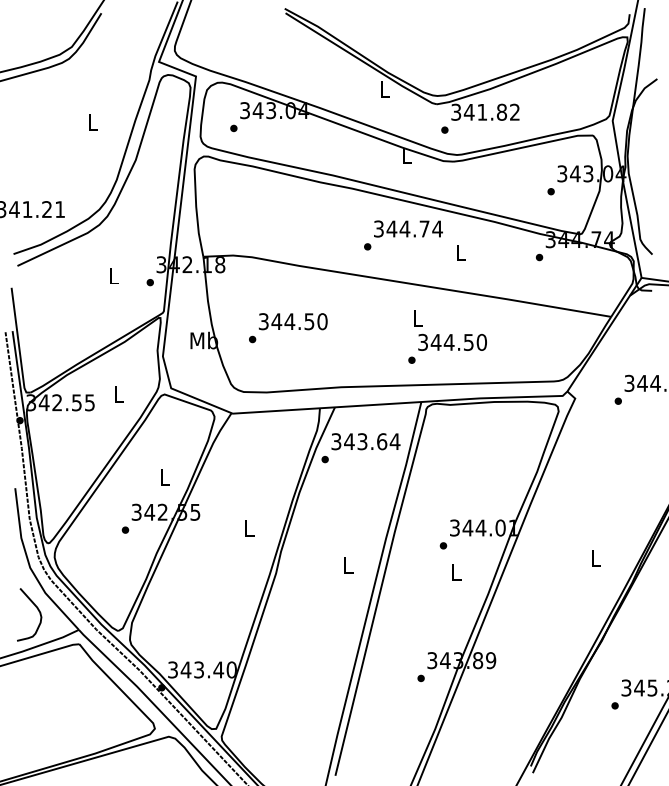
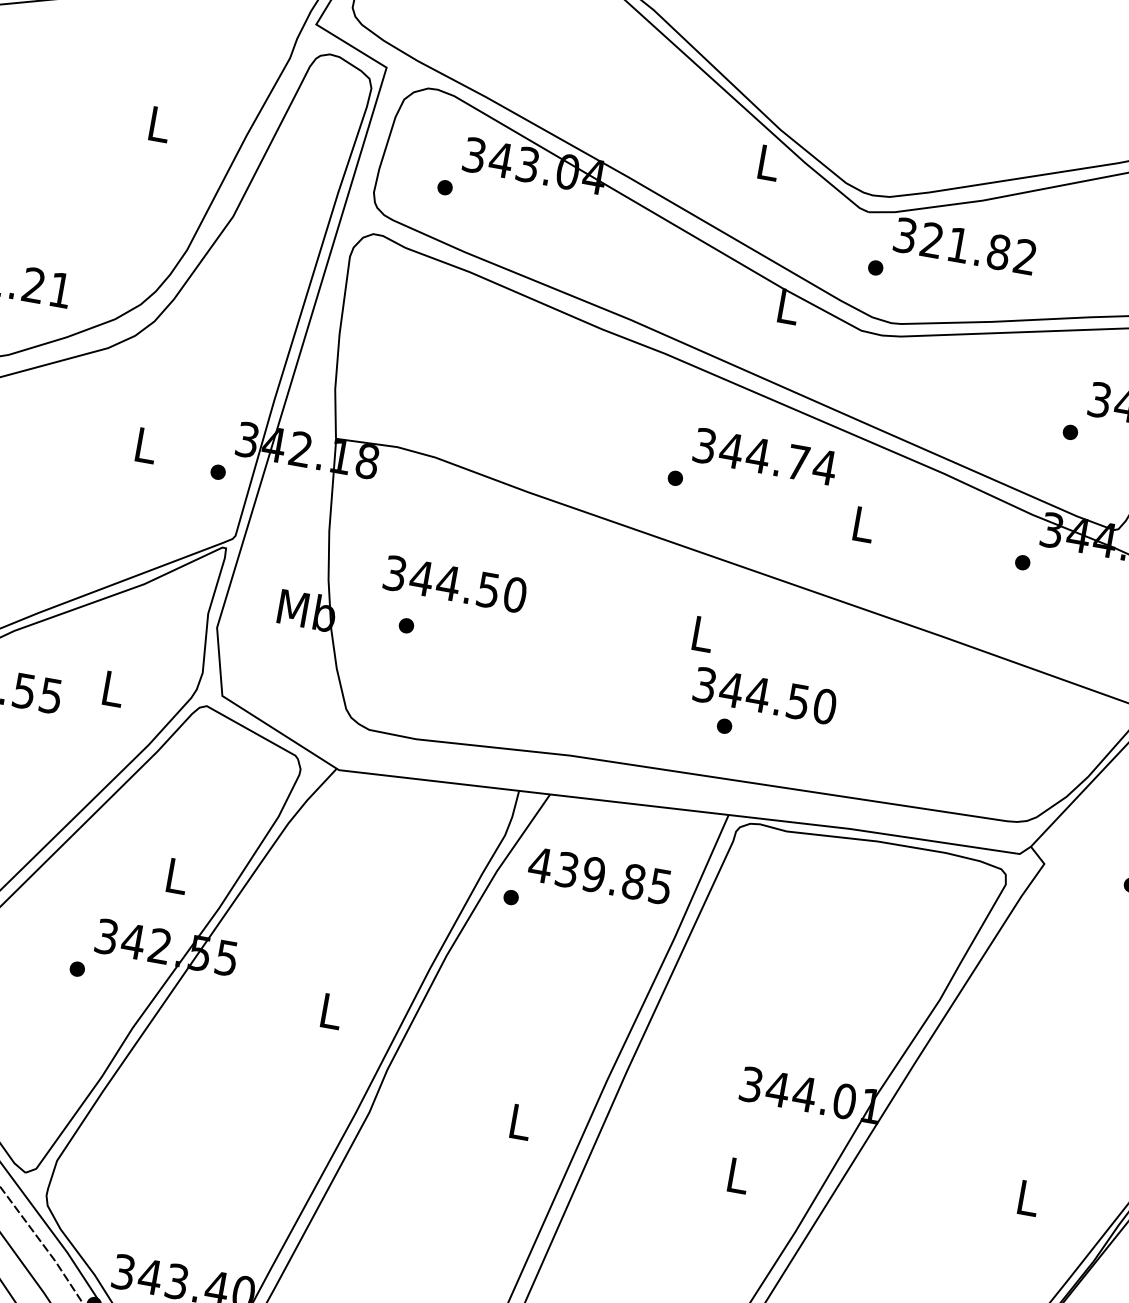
text: (468, 111) -> (930, 238), 341.82 -> 321.82
text: (292, 321) -> (453, 583), moved
text: (450, 330) -> (765, 670), moved
text: (365, 441) -> (600, 875), 343.64 -> 439.85
part: (443, 545) -> (721, 1116), removed

